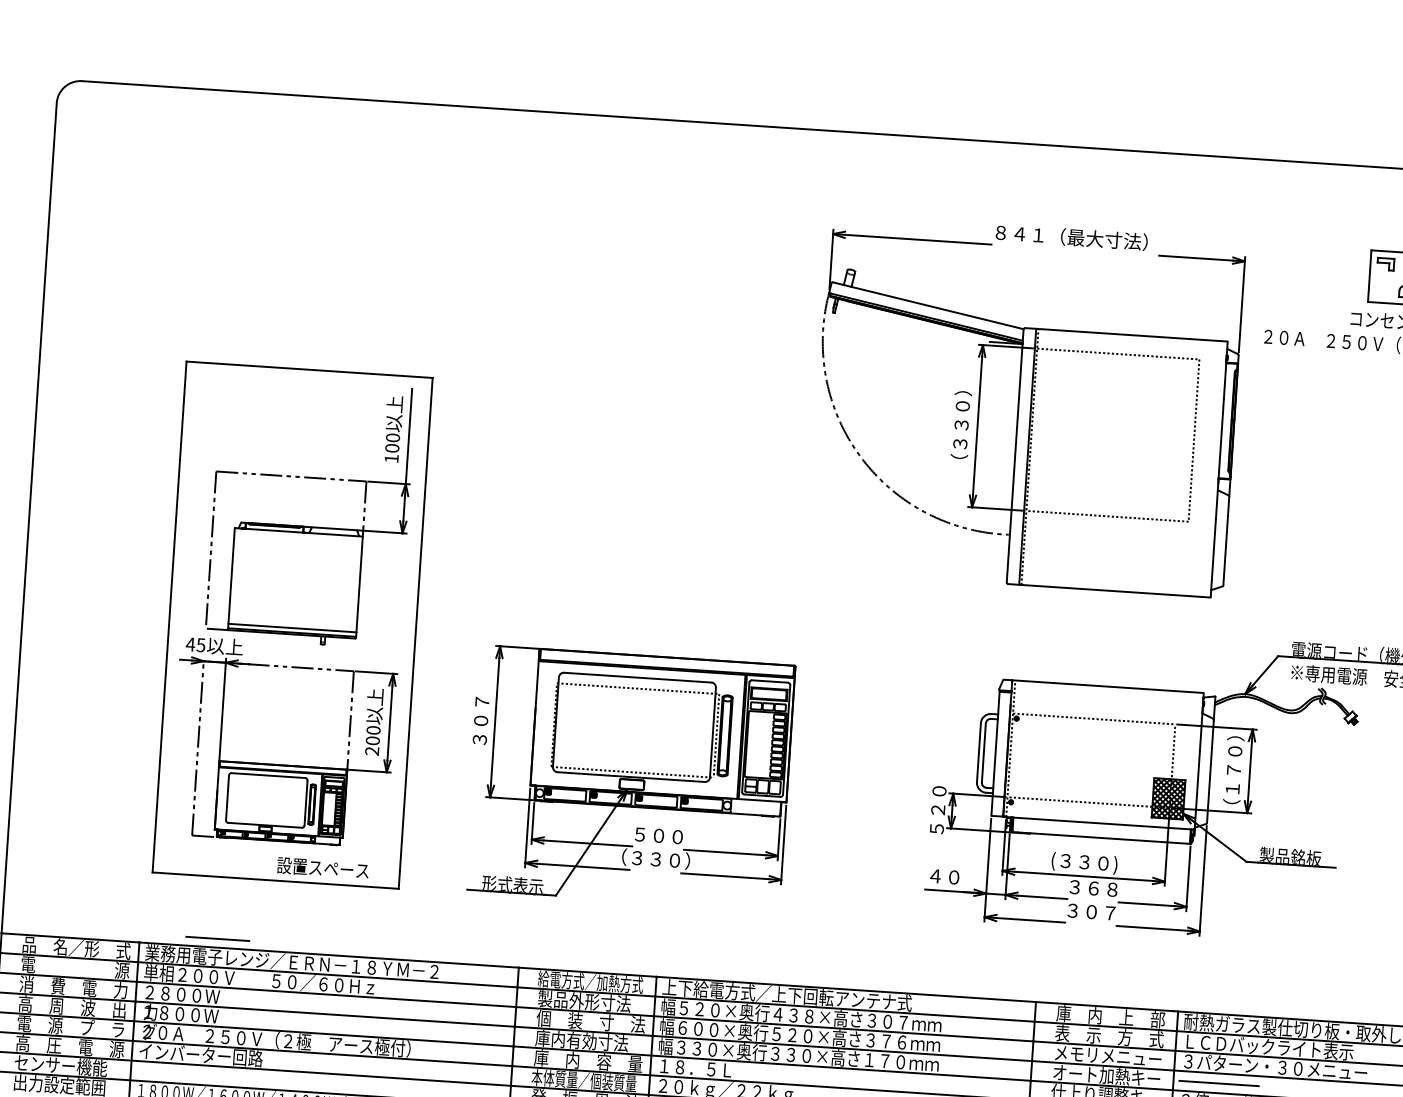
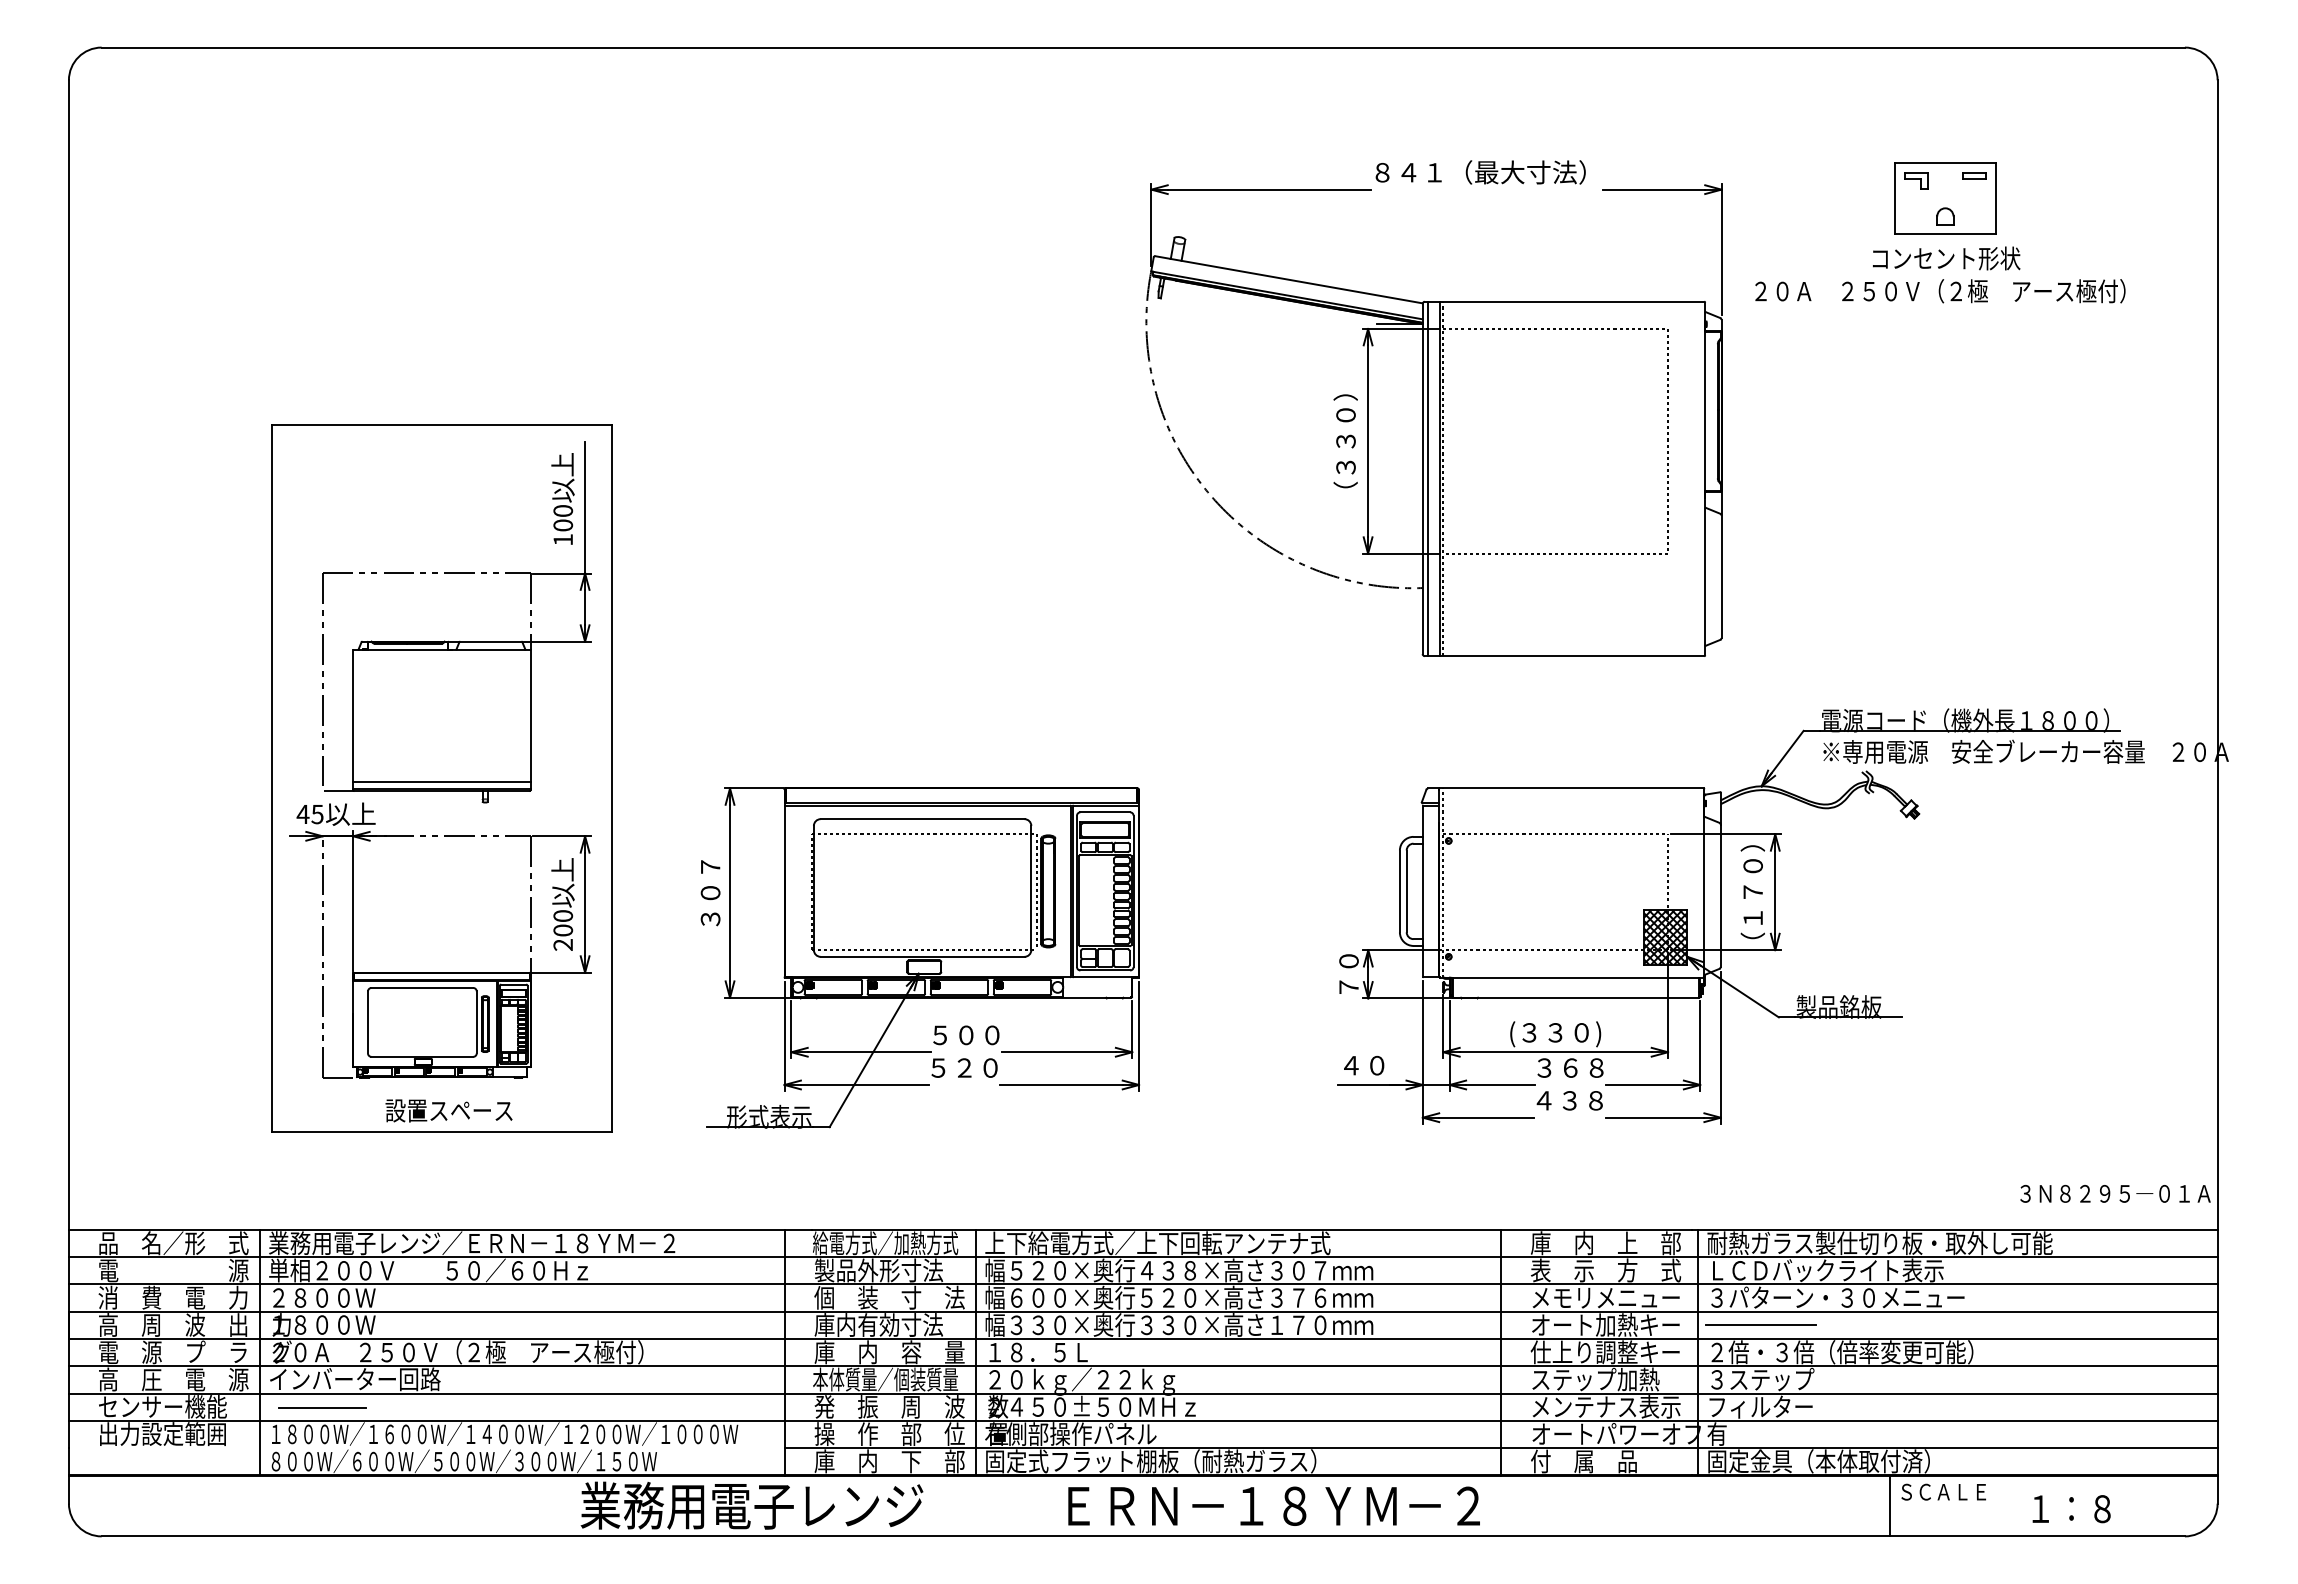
line: (1018, 455) -> (1427, 478), added
text: (937, 810) -> (1348, 974), ５２０ -> ７０
text: (656, 859) -> (964, 1067), （３３０） -> ５２０
text: (322, 868) -> (448, 1110), moved
text: (1091, 911) -> (1569, 1100), ３０７ -> ４３８
line: (217, 938) -> (322, 1407), moved

